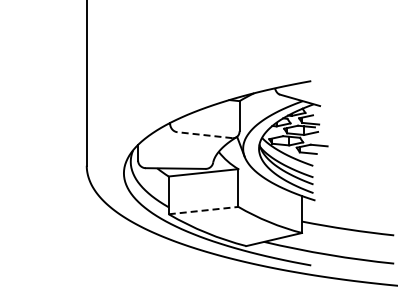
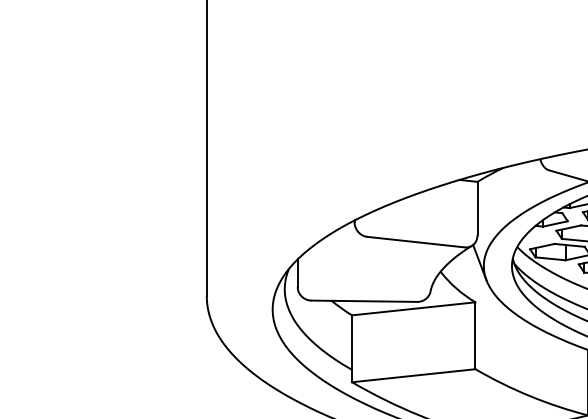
line: (204, 135) -> (415, 242), dashed -> solid
line: (204, 210) -> (415, 375), dashed -> solid

